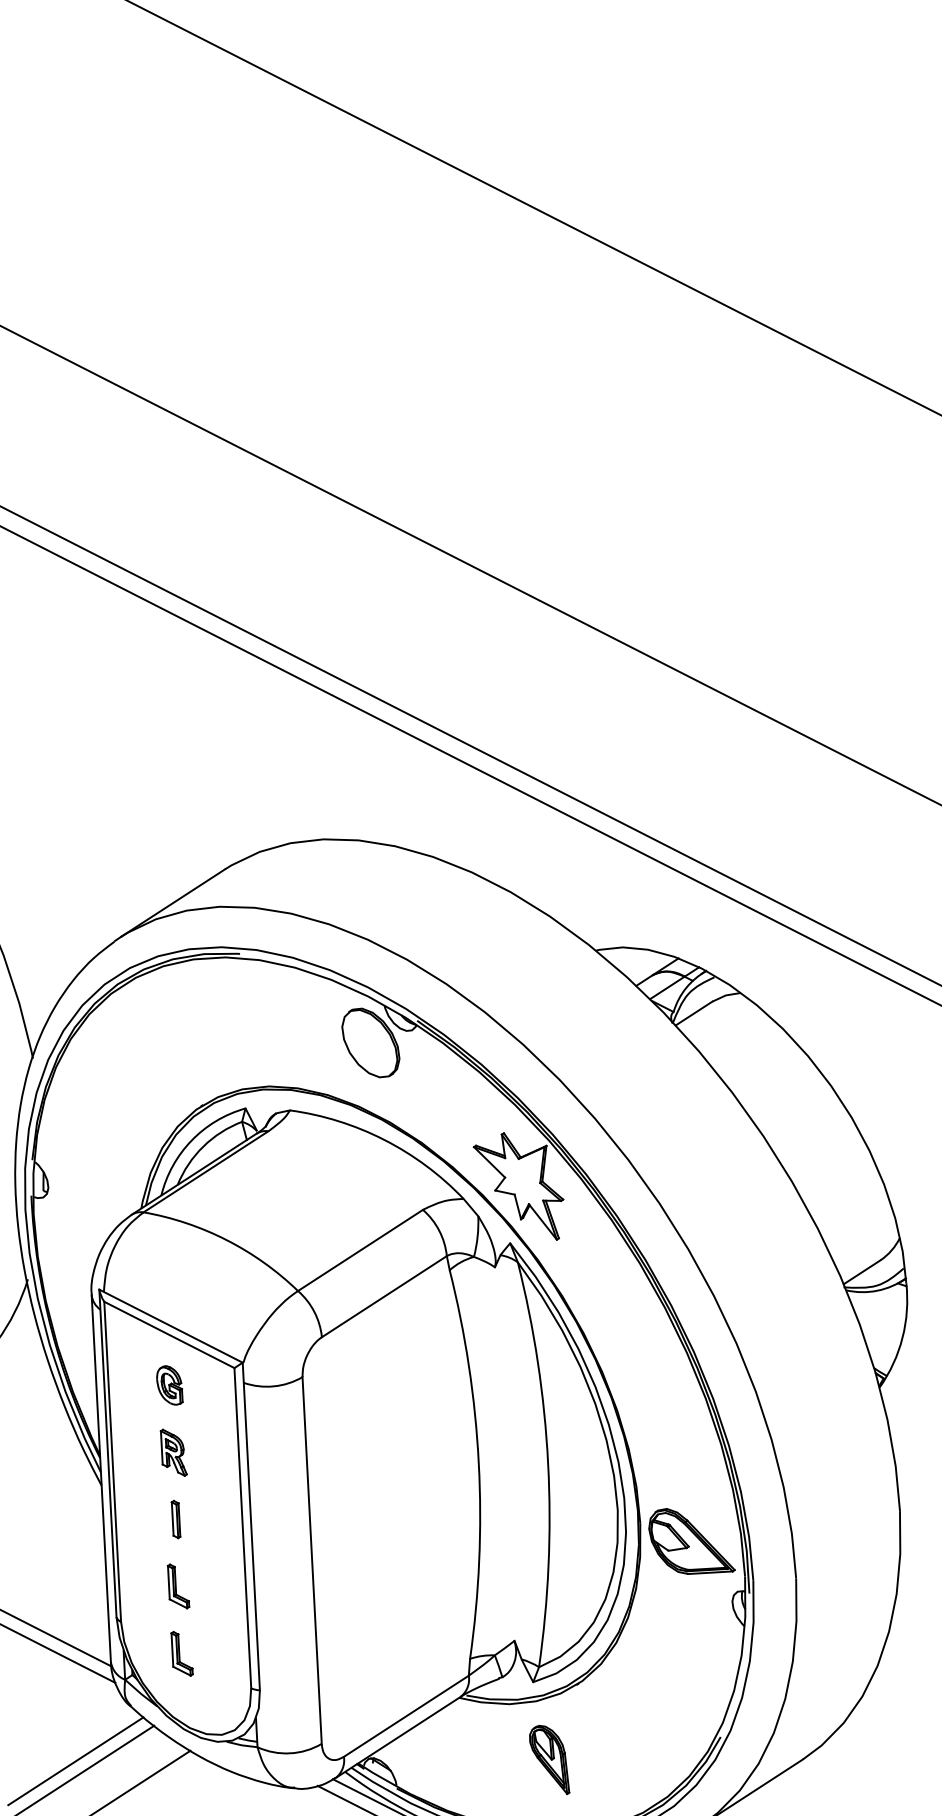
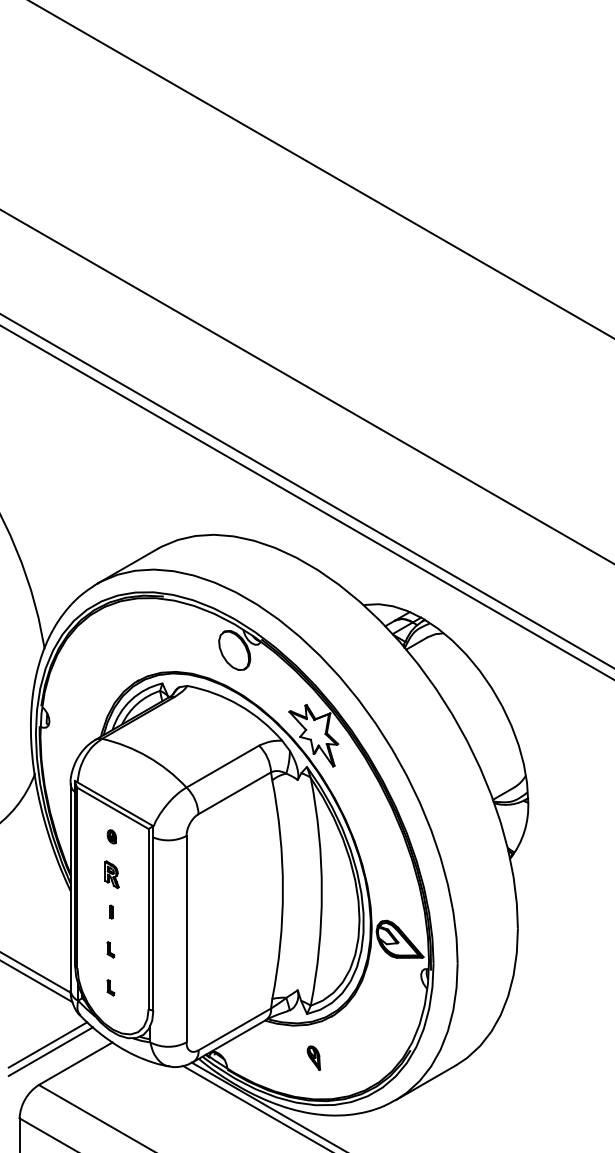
part: (169, 1384) -> (111, 836), size x0.6
part: (176, 1518) -> (111, 911), size x0.6
part: (178, 1585) -> (110, 949), size x0.6
part: (181, 1653) -> (110, 987), size x0.6
part: (548, 1758) -> (313, 1057), size x0.6

